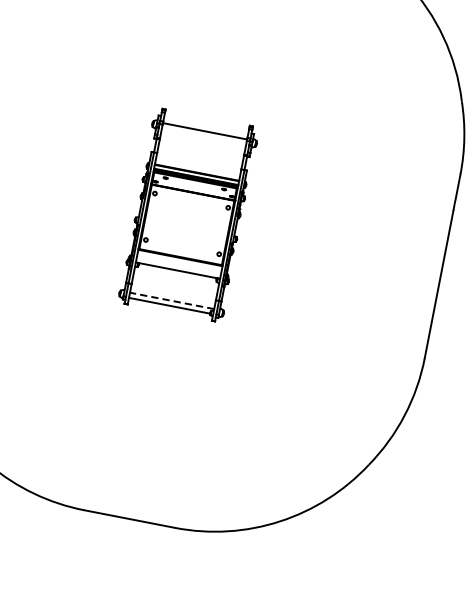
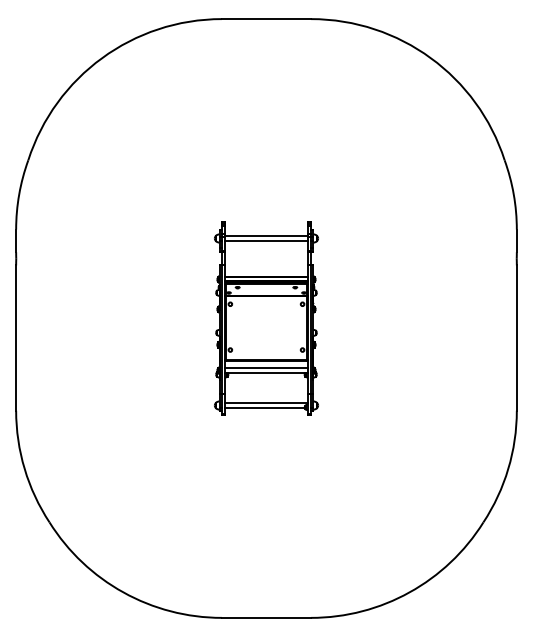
line: (204, 136) -> (266, 241), added
line: (178, 265) -> (266, 368), added
line: (172, 301) -> (266, 403), dashed -> solid

